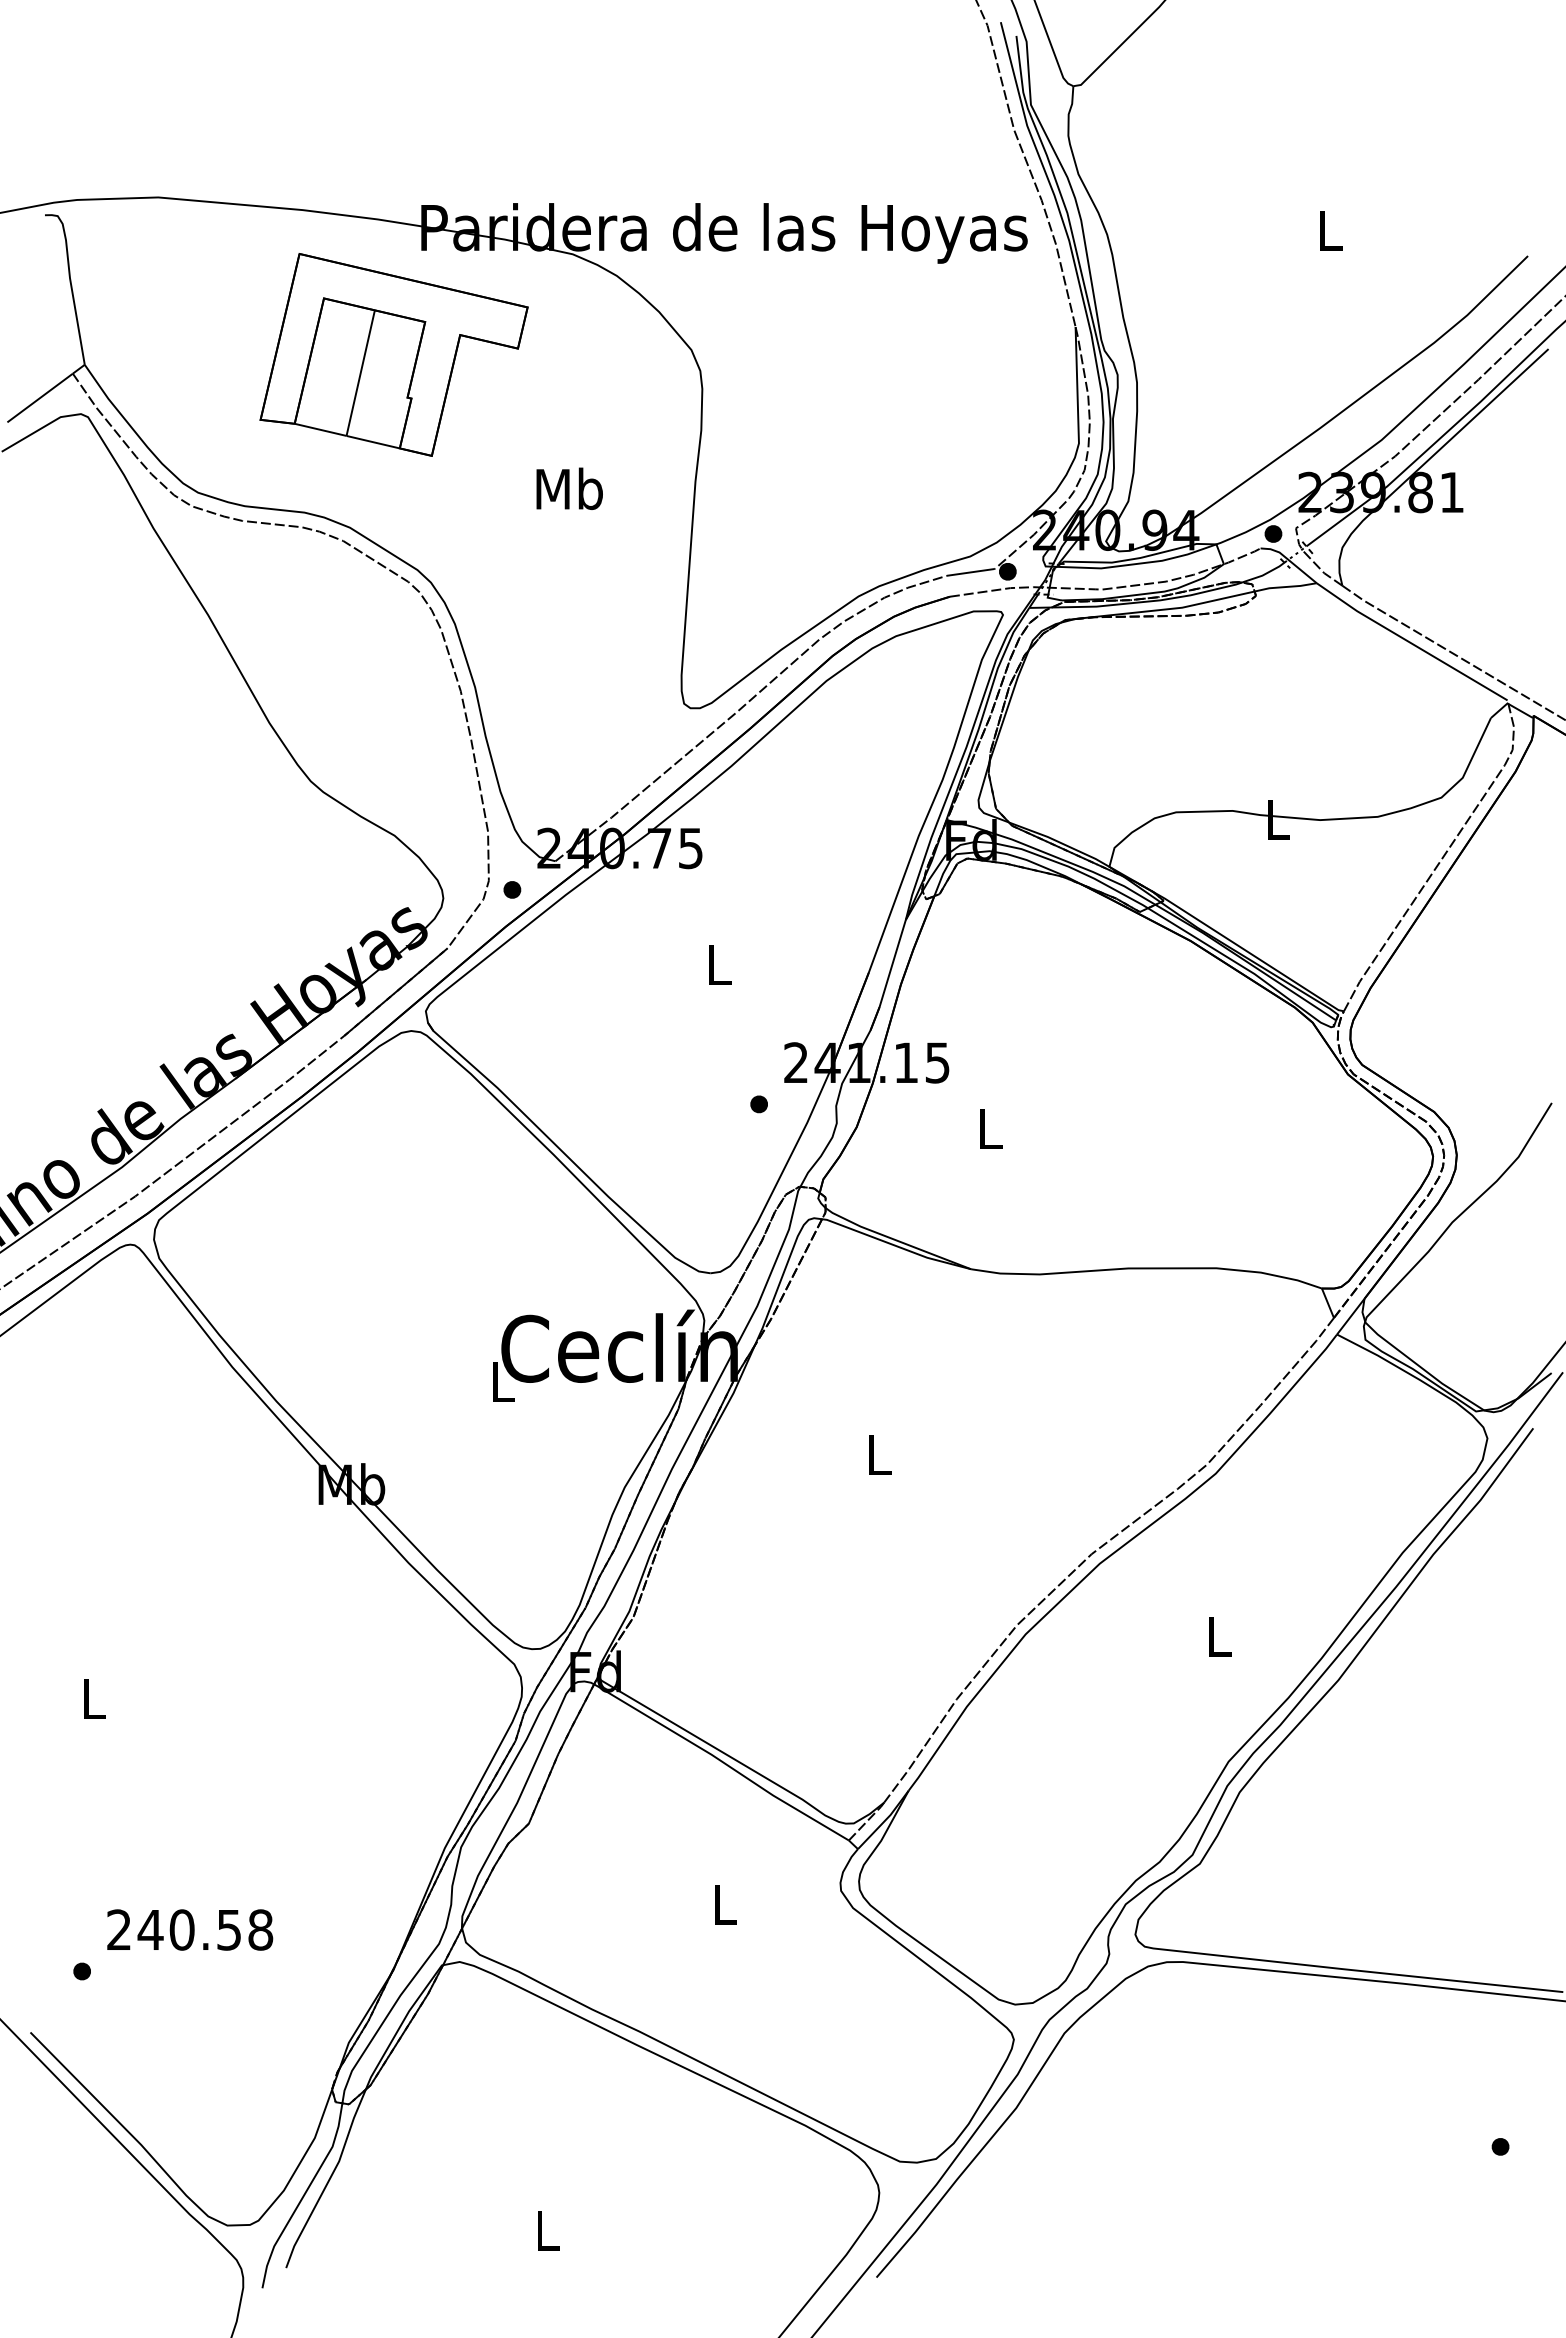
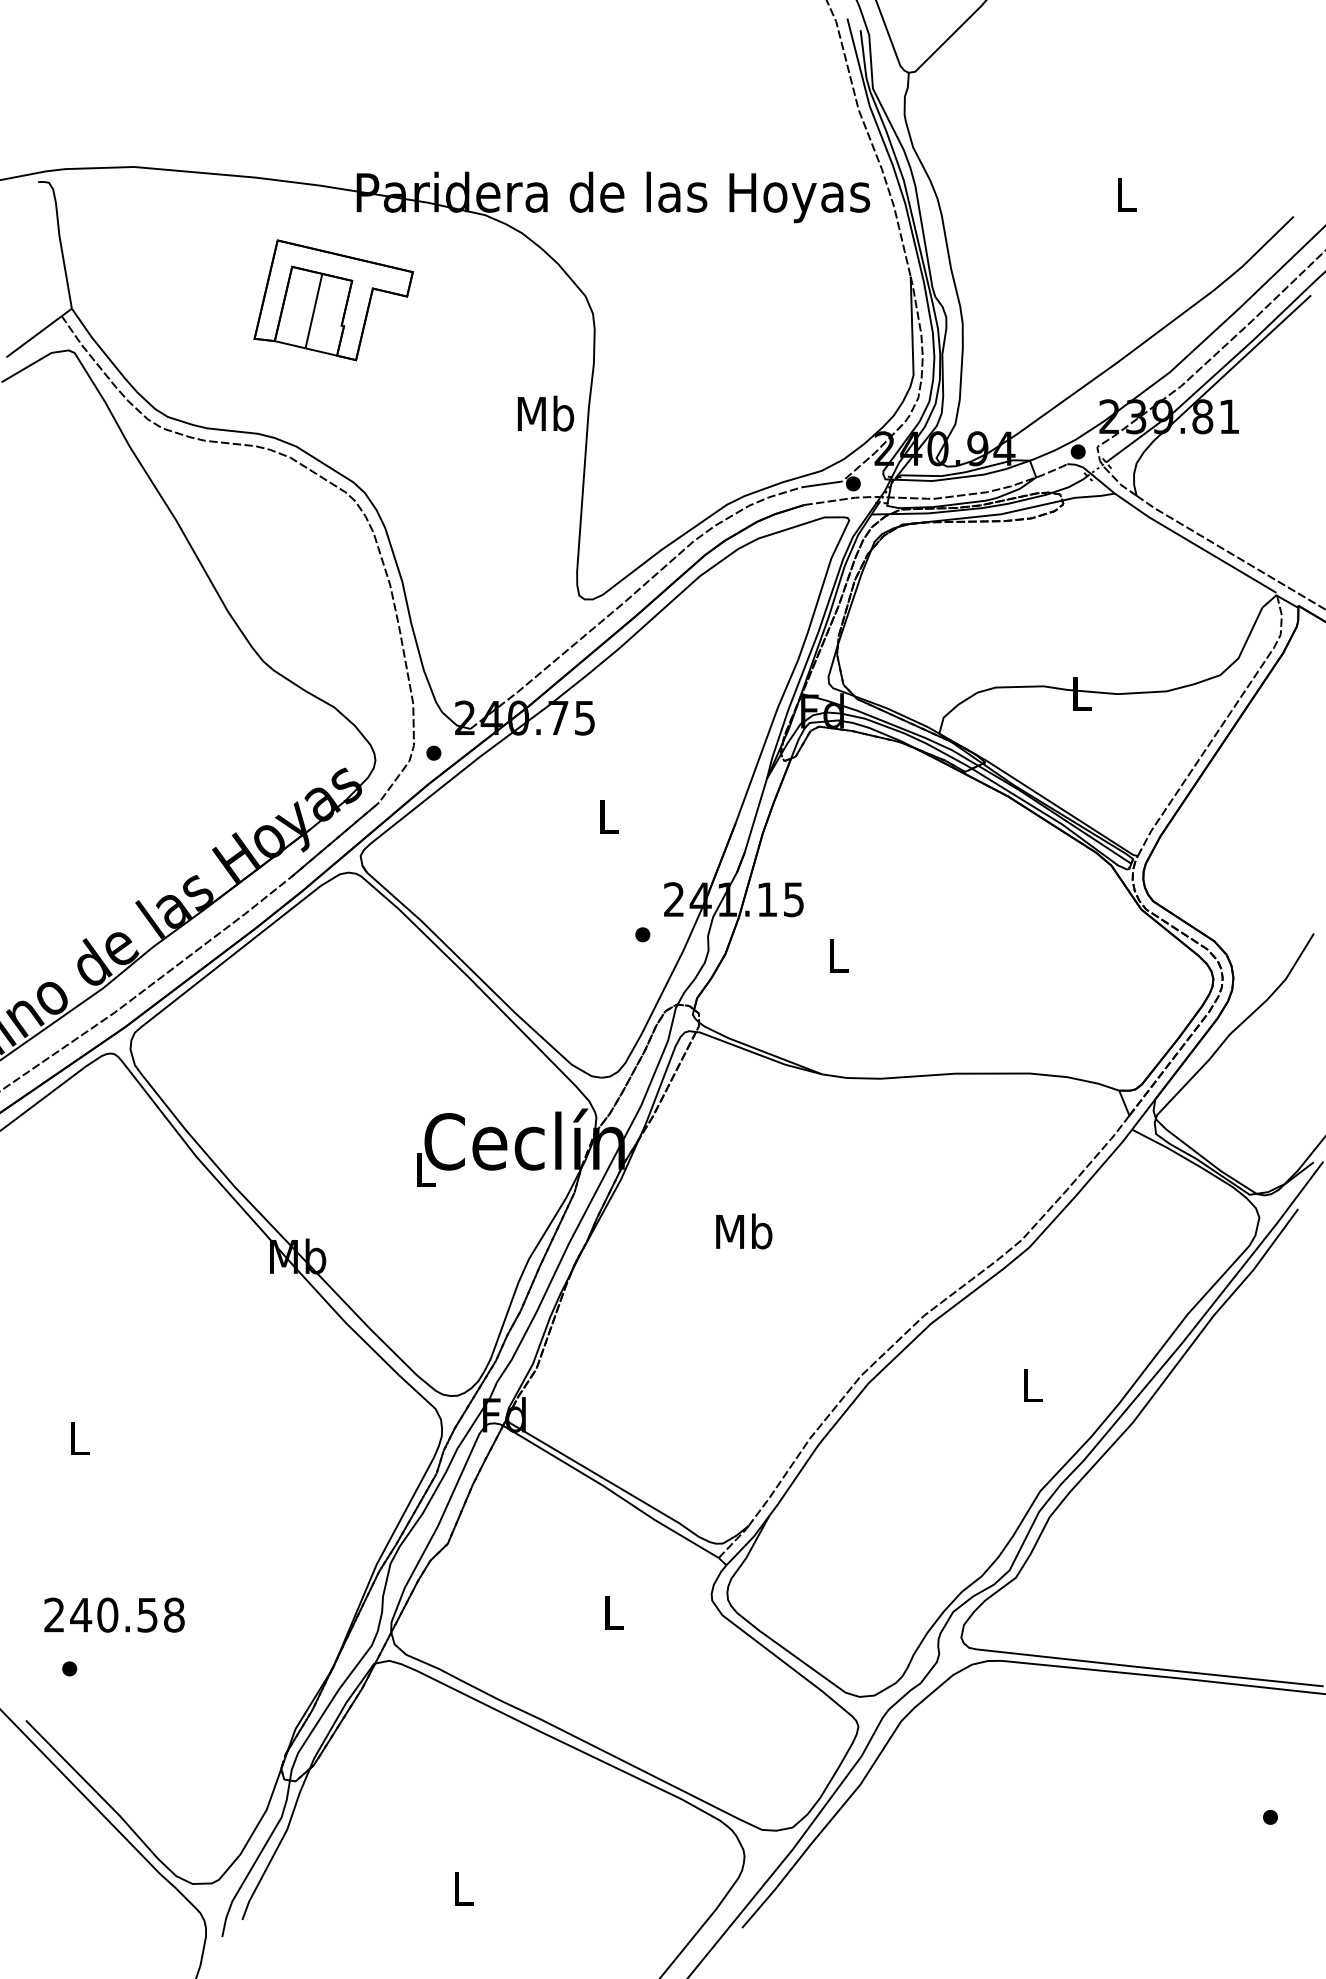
part: (393, 354) -> (333, 299), size x0.7
text: (569, 488) -> (545, 413), moved
text: (878, 1454) -> (743, 1231), L -> Mb
text: (190, 1929) -> (114, 1614), moved

